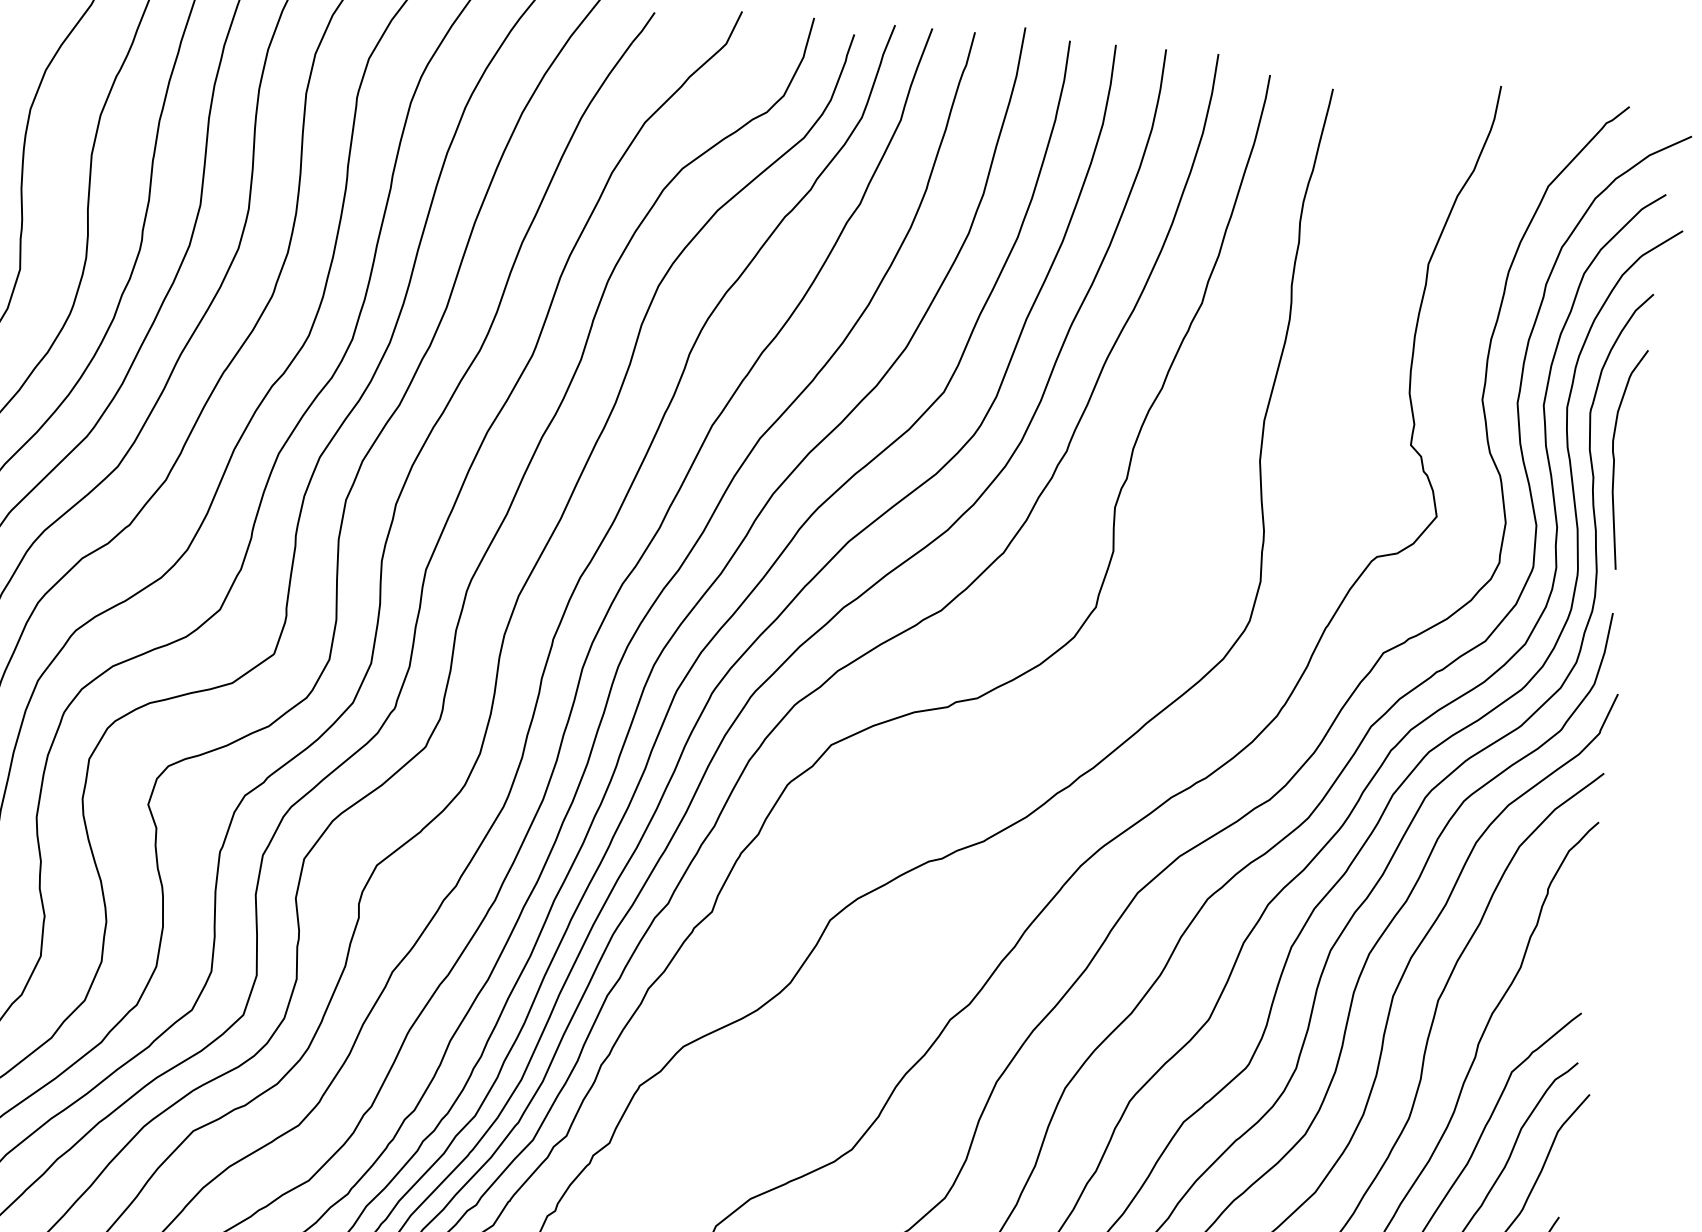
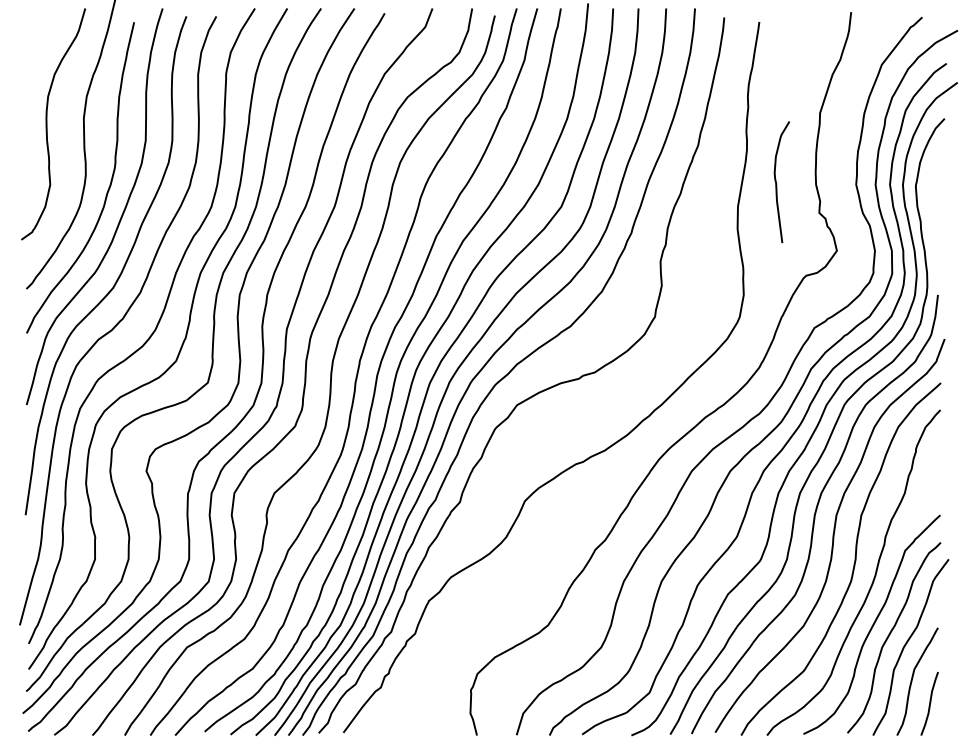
curve: (1616, 460) -> (777, 183), moved

